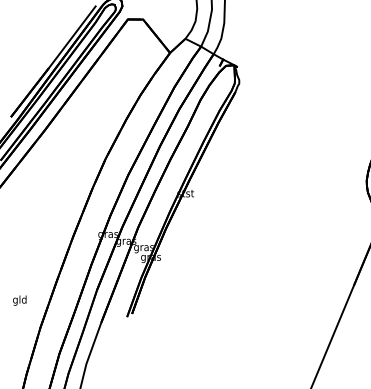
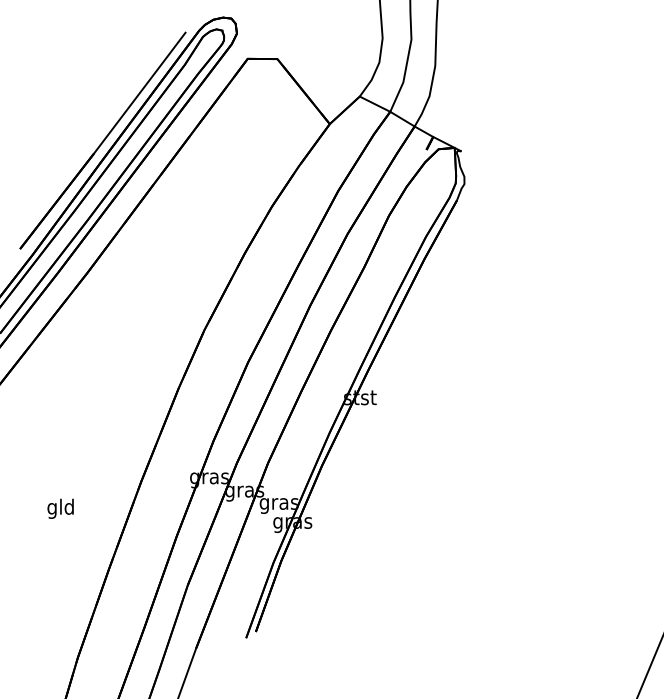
text: (19, 300) -> (60, 508), moved

